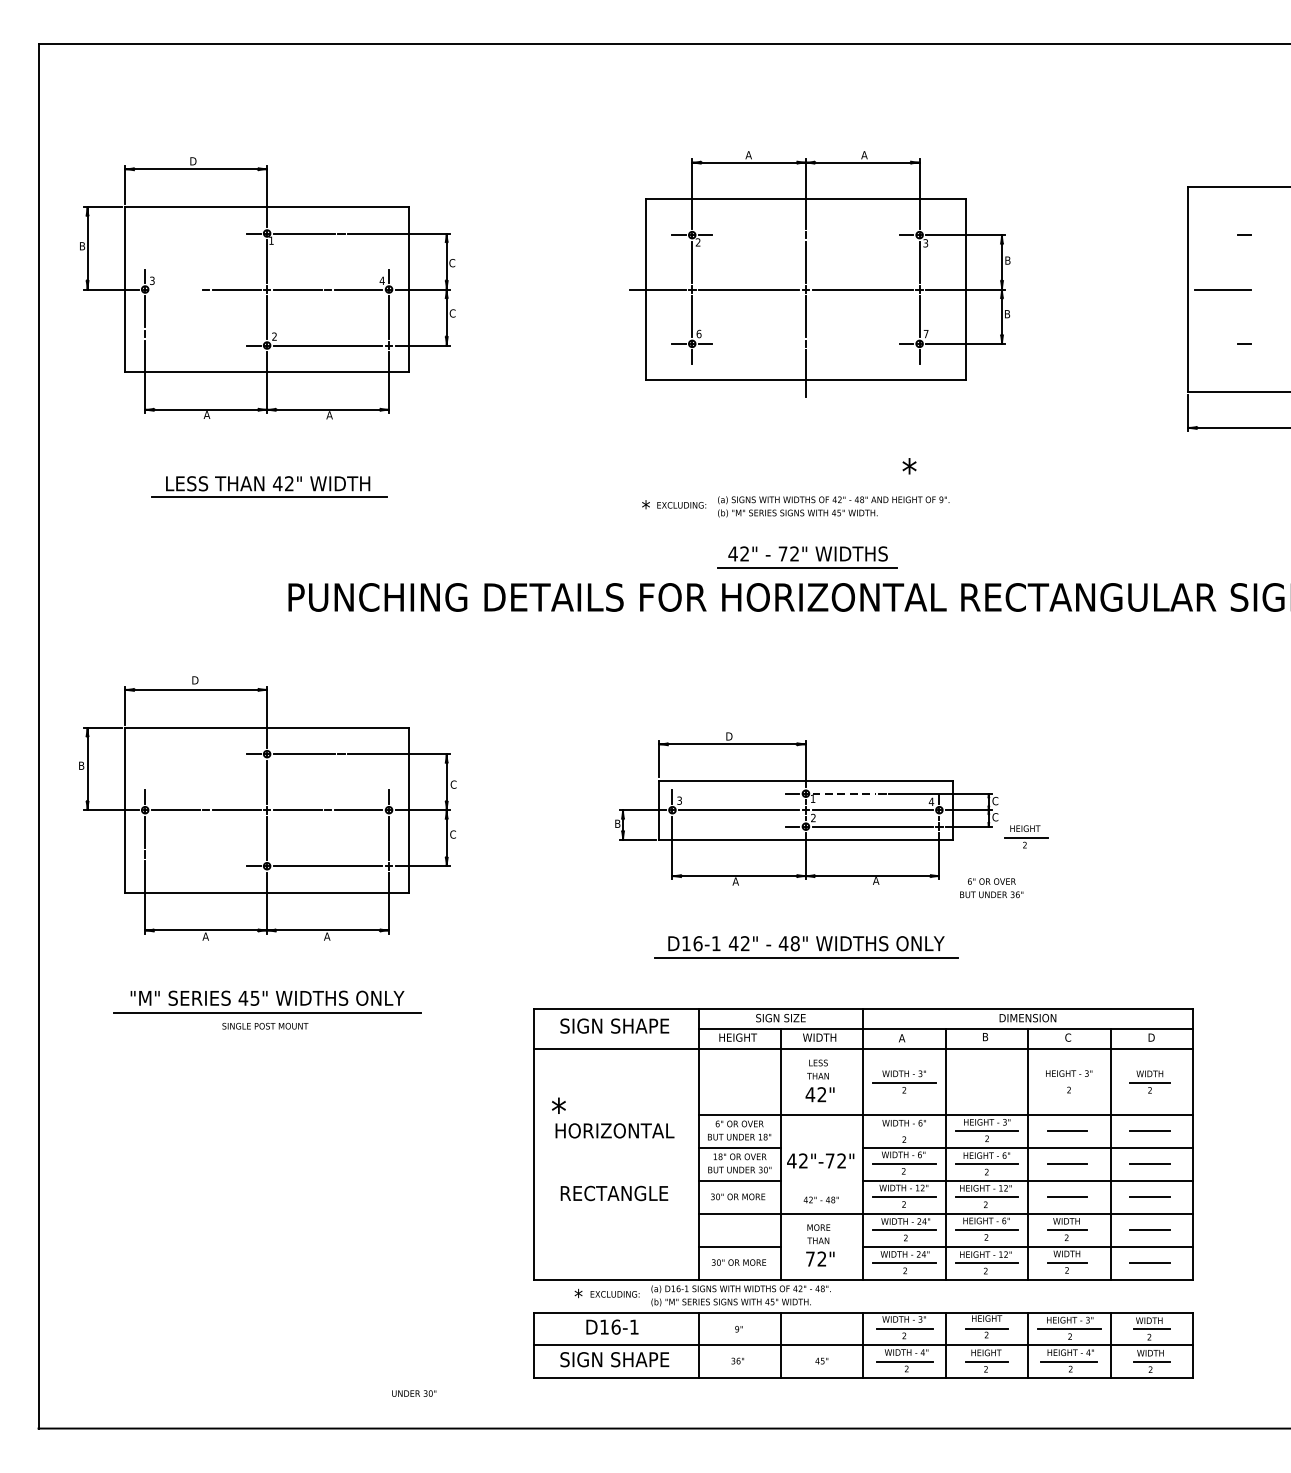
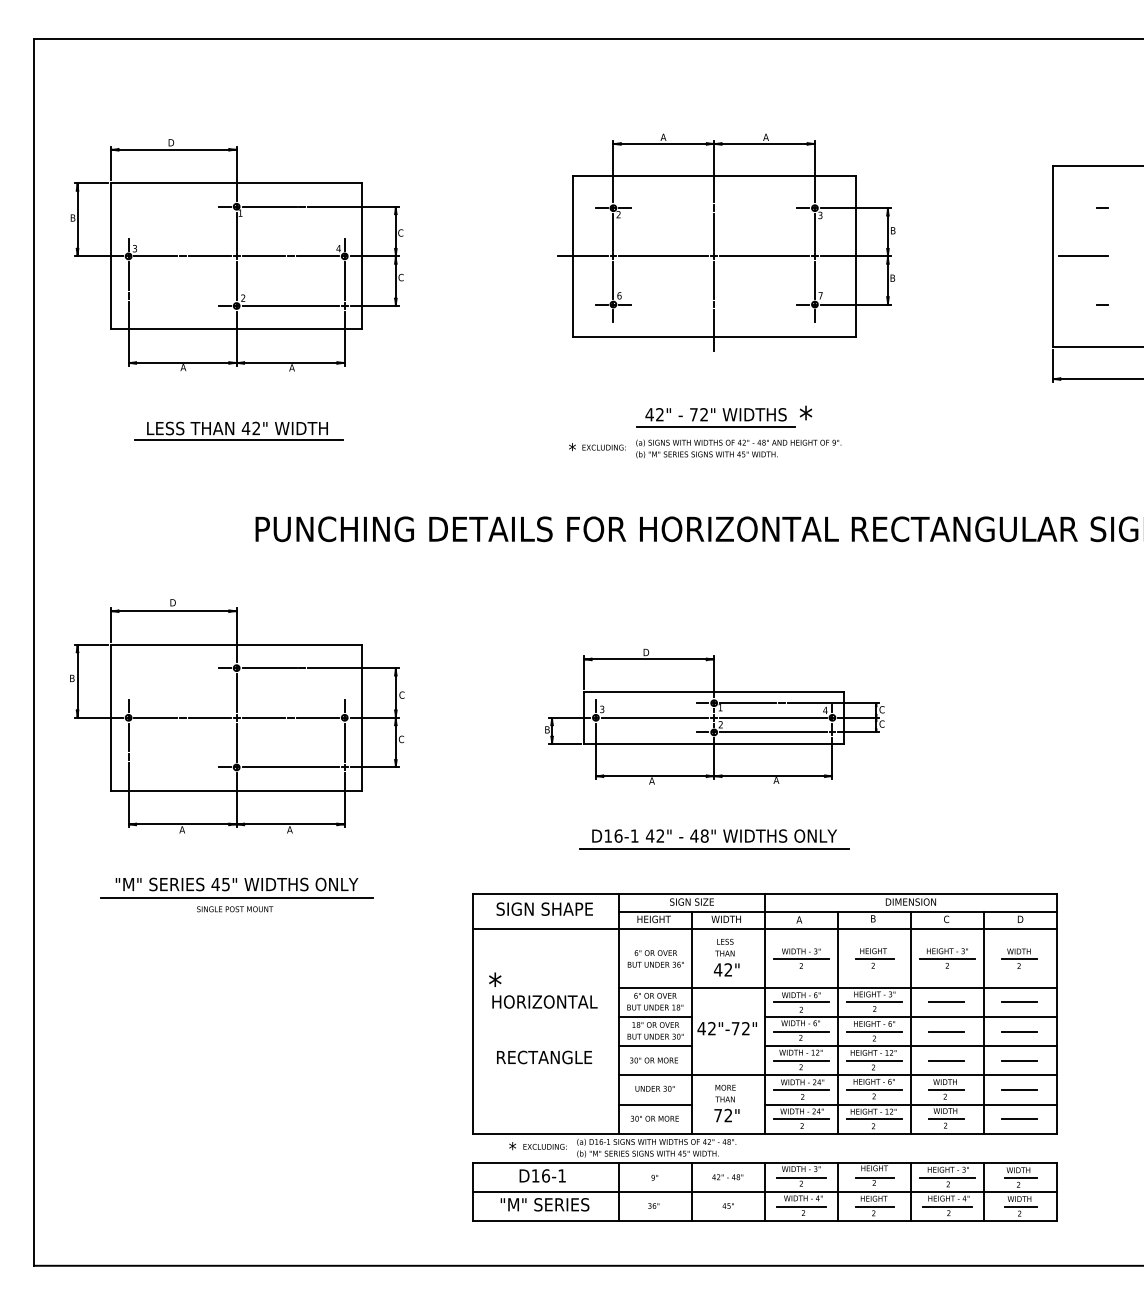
line: (175, 289) -> (155, 256), added
part: (807, 557) -> (715, 417), moved
line: (844, 794) -> (748, 703), dashed -> solid
part: (1026, 836) -> (874, 958), moved
text: (991, 887) -> (655, 958), moved
line: (1069, 1082) -> (947, 959), added
line: (904, 1131) -> (801, 1002), added
text: (820, 1200) -> (727, 1177), moved
text: (614, 1359) -> (544, 1204), SIGN SHAPE -> "M" SERIES
text: (413, 1393) -> (654, 1088), moved

